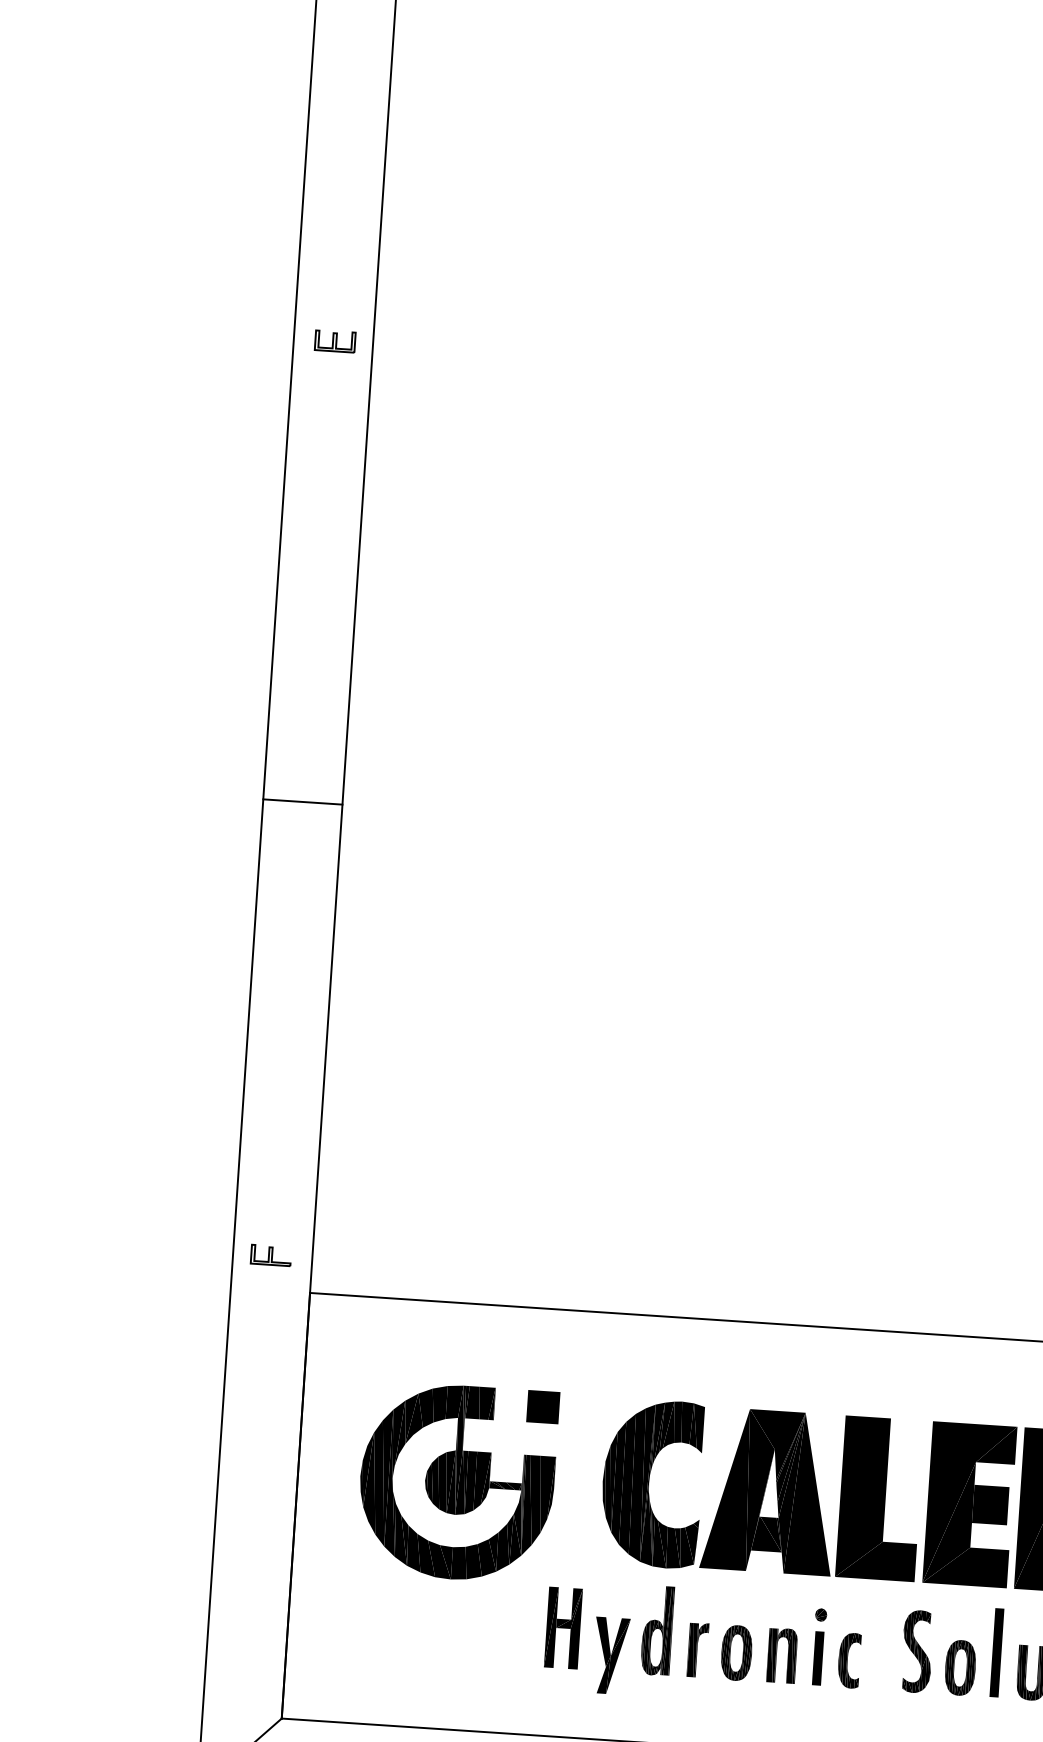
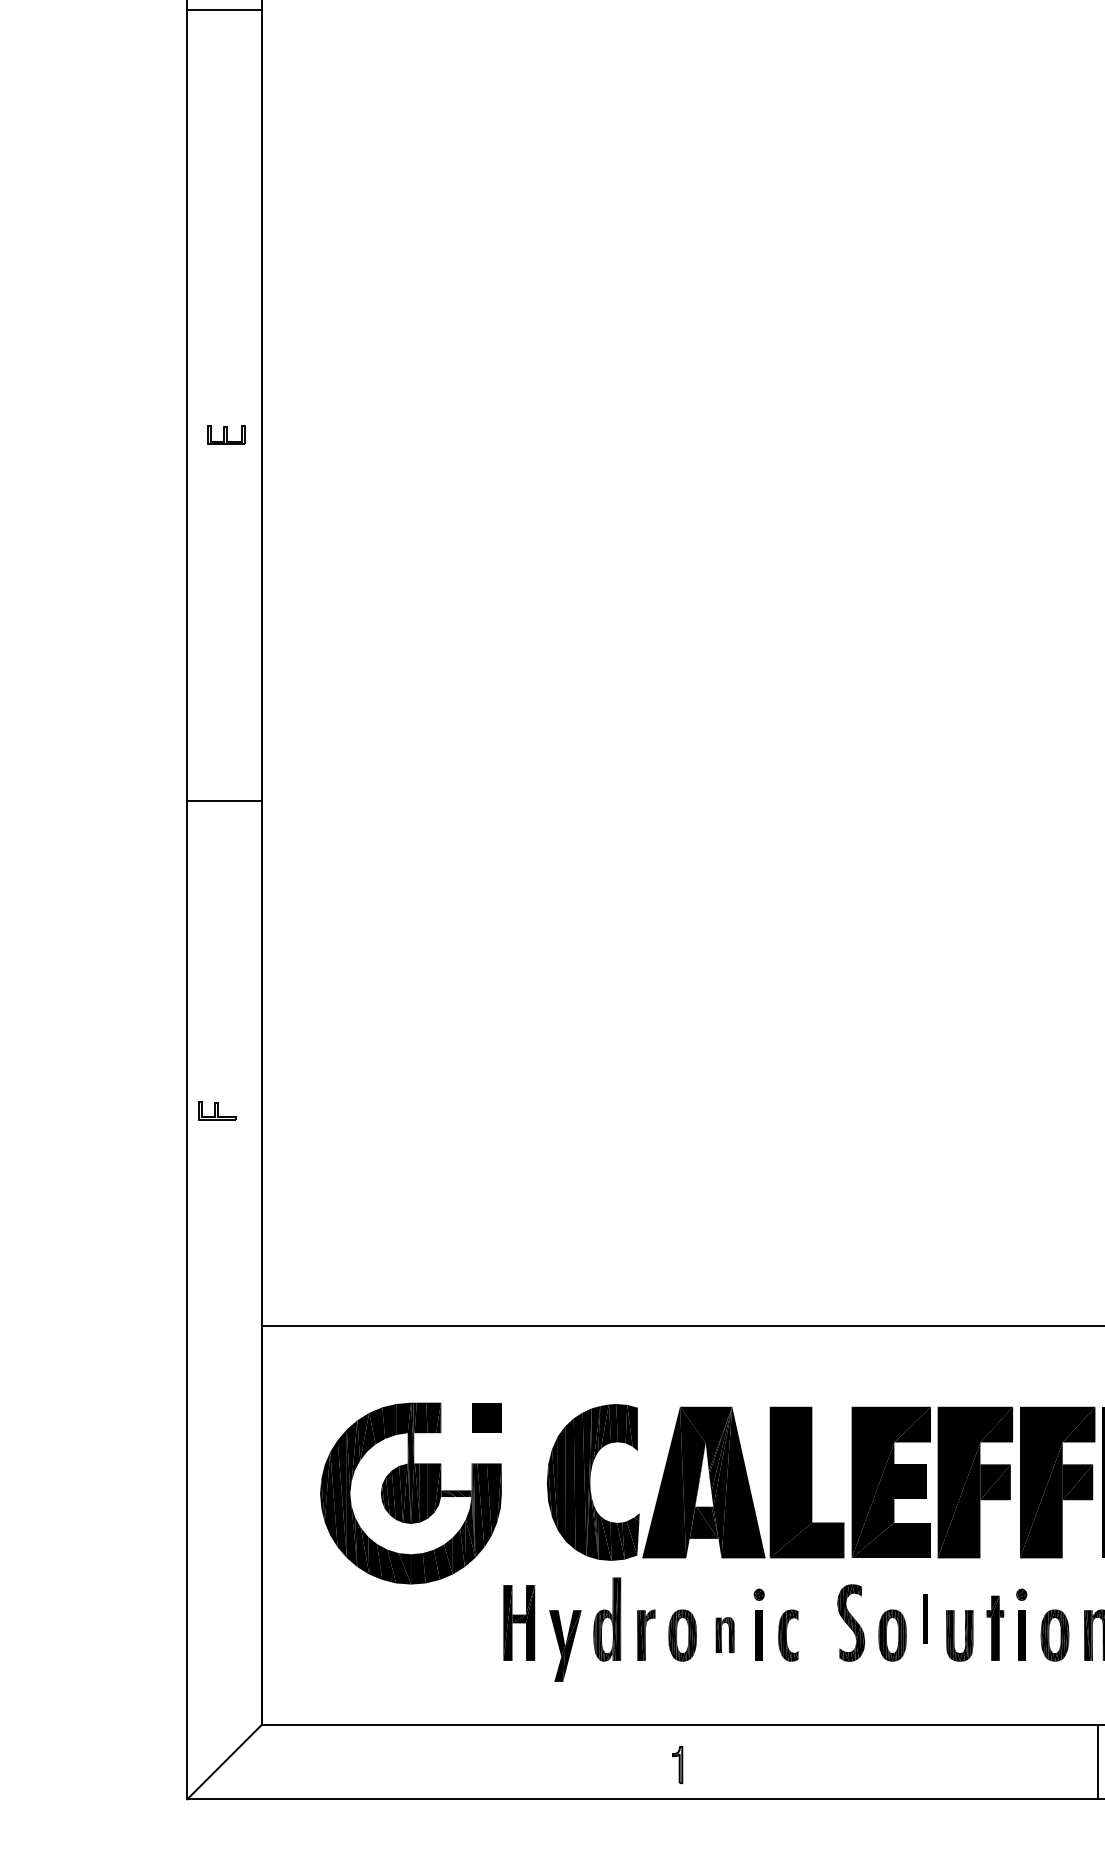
line: (302, 802) -> (224, 801), moved
part: (271, 1254) -> (217, 1110), moved
part: (996, 1653) -> (925, 1619), size x0.6
part: (781, 1654) -> (724, 1634), size x0.7

